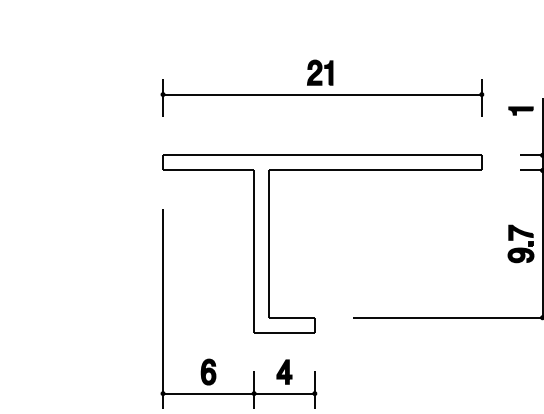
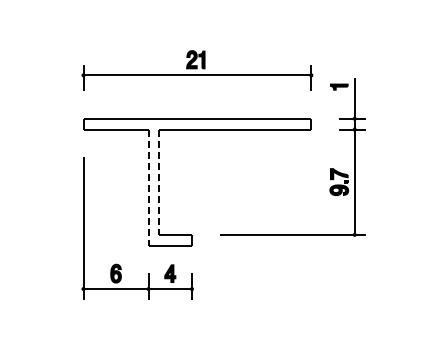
line: (269, 244) -> (159, 182), solid -> dashed
line: (253, 252) -> (148, 188), solid -> dashed

